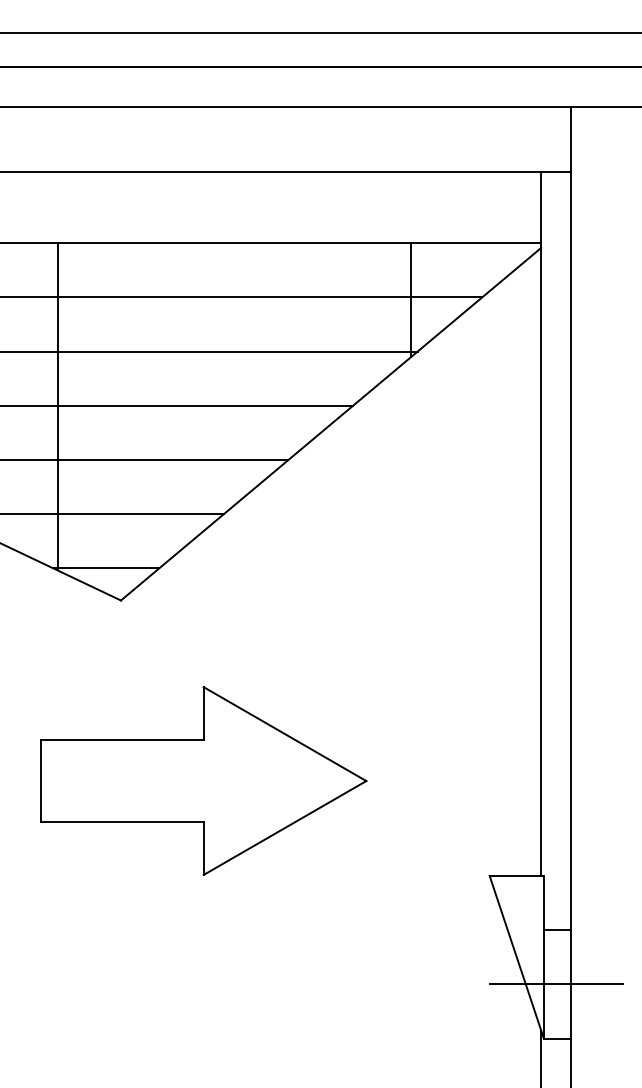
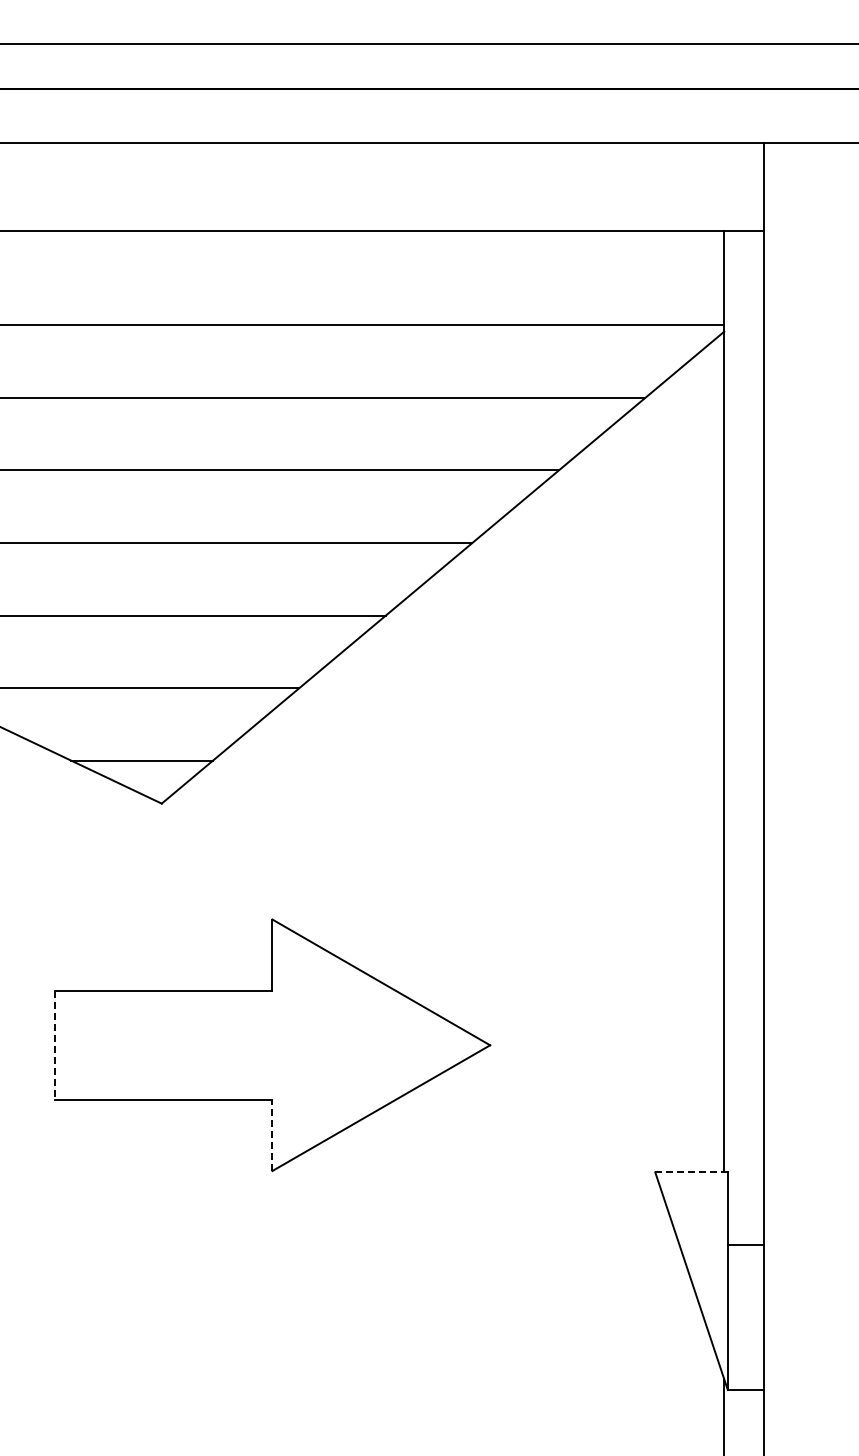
line: (411, 300) -> (550, 401), removed
line: (58, 406) -> (77, 544), removed
line: (40, 781) -> (54, 1045), solid -> dashed
line: (203, 848) -> (272, 1135), solid -> dashed
line: (517, 876) -> (692, 1172), solid -> dashed
line: (556, 984) -> (744, 1317), removed

